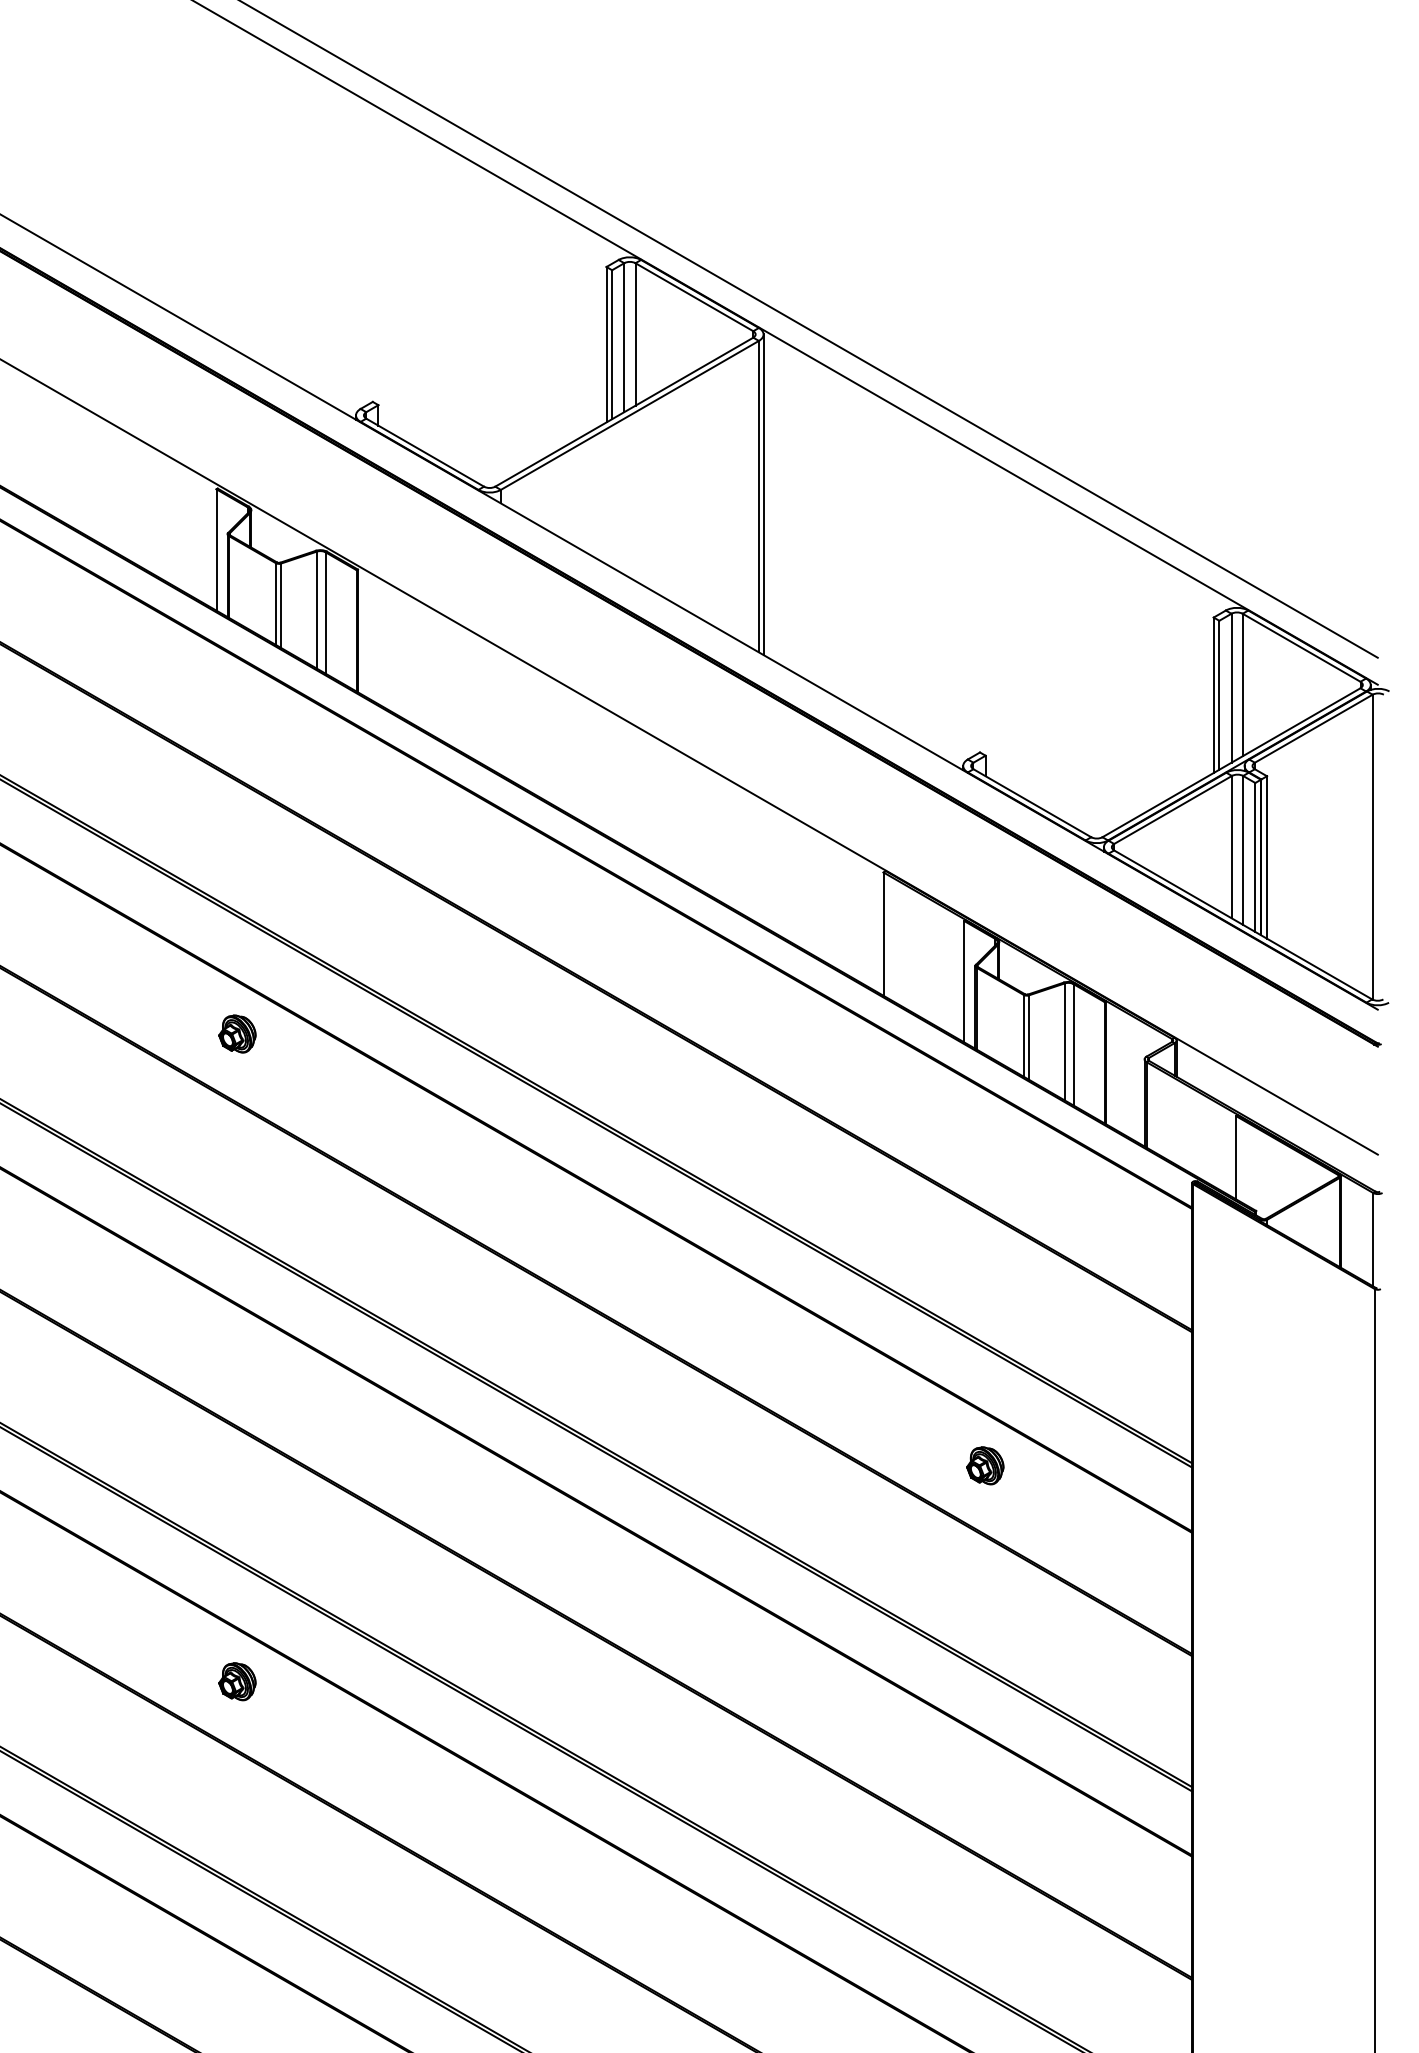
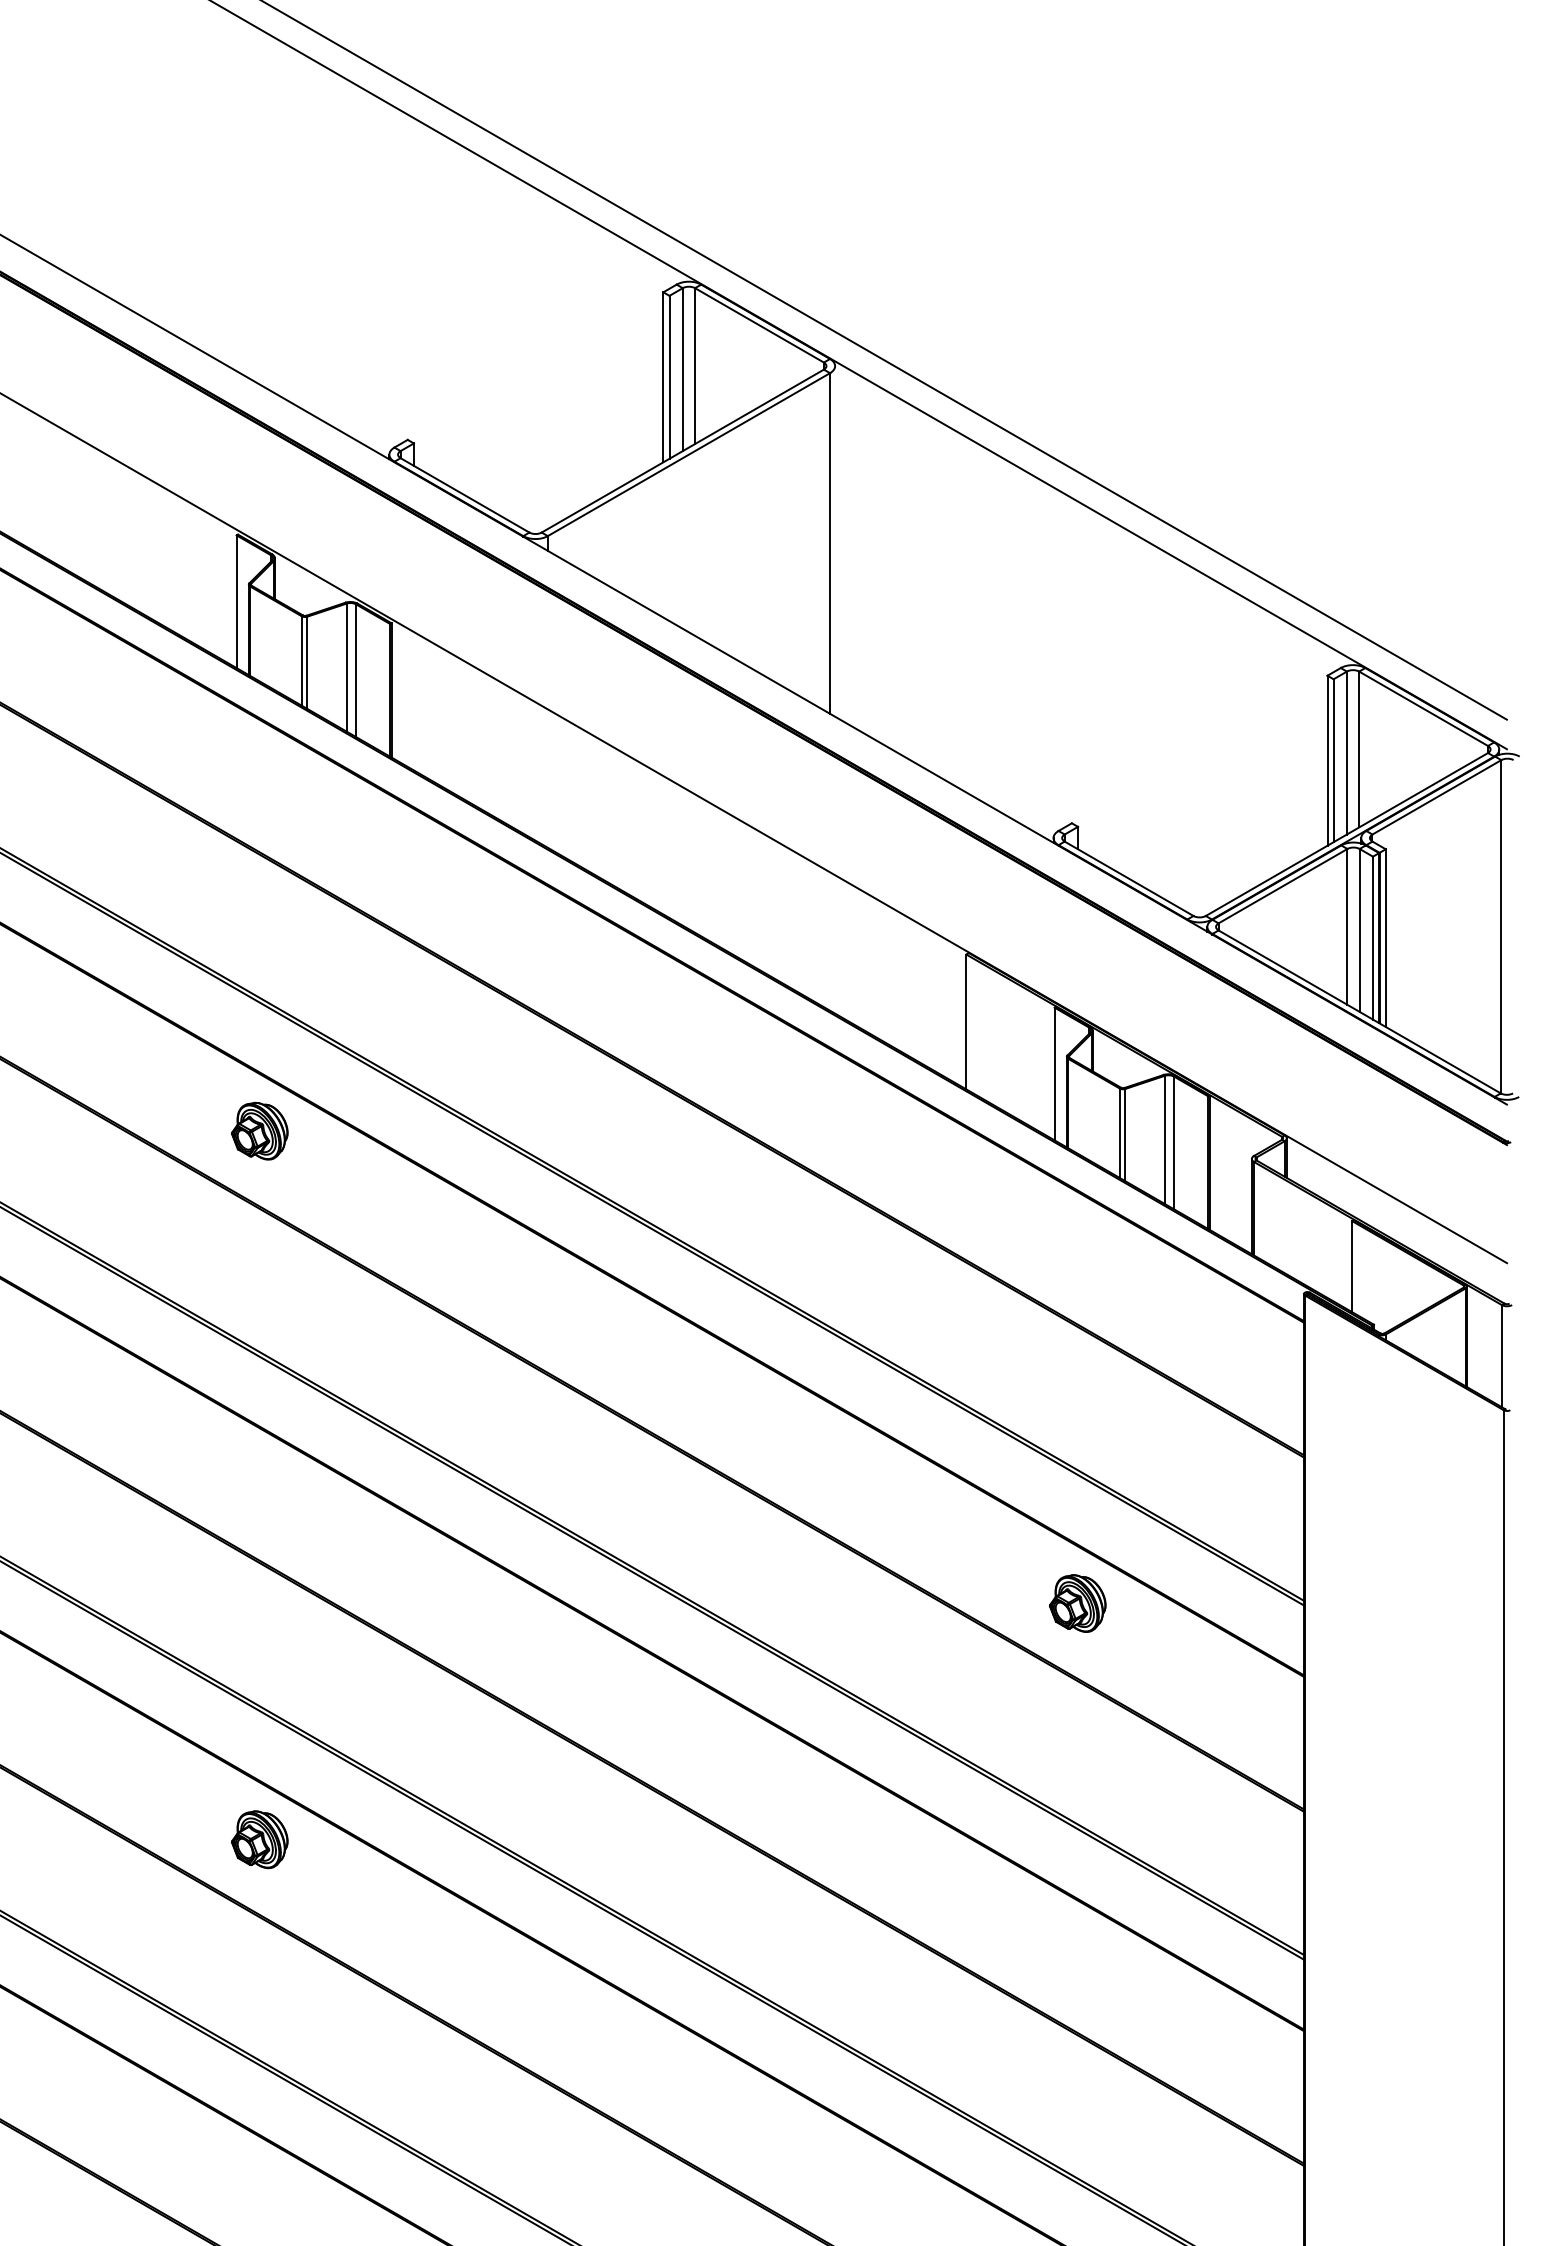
line: (763, 494) -> (835, 541), removed
part: (237, 1034) -> (259, 1131), size x1.4
part: (985, 1465) -> (1077, 1603), size x1.4
part: (237, 1681) -> (259, 1839), size x1.4

